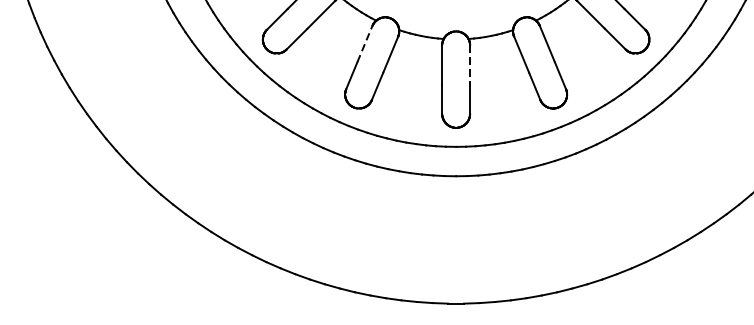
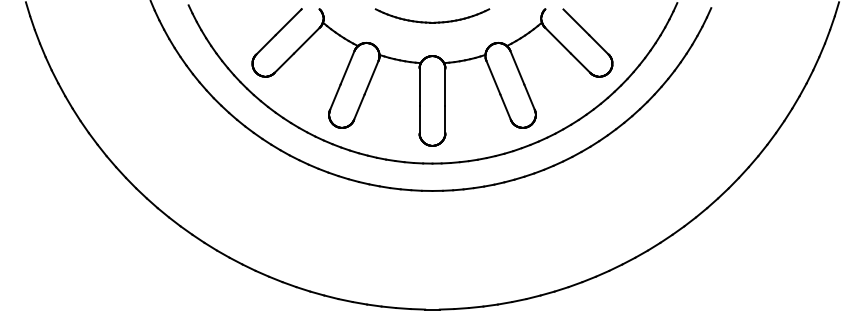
line: (364, 43) -> (347, 67), dashed -> solid
line: (470, 65) -> (445, 87), dashed -> solid

